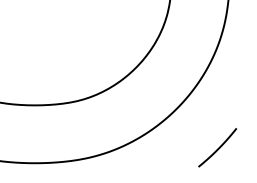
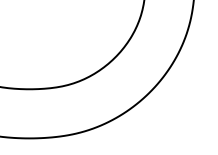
curve: (218, 147) -> (185, 125), removed

